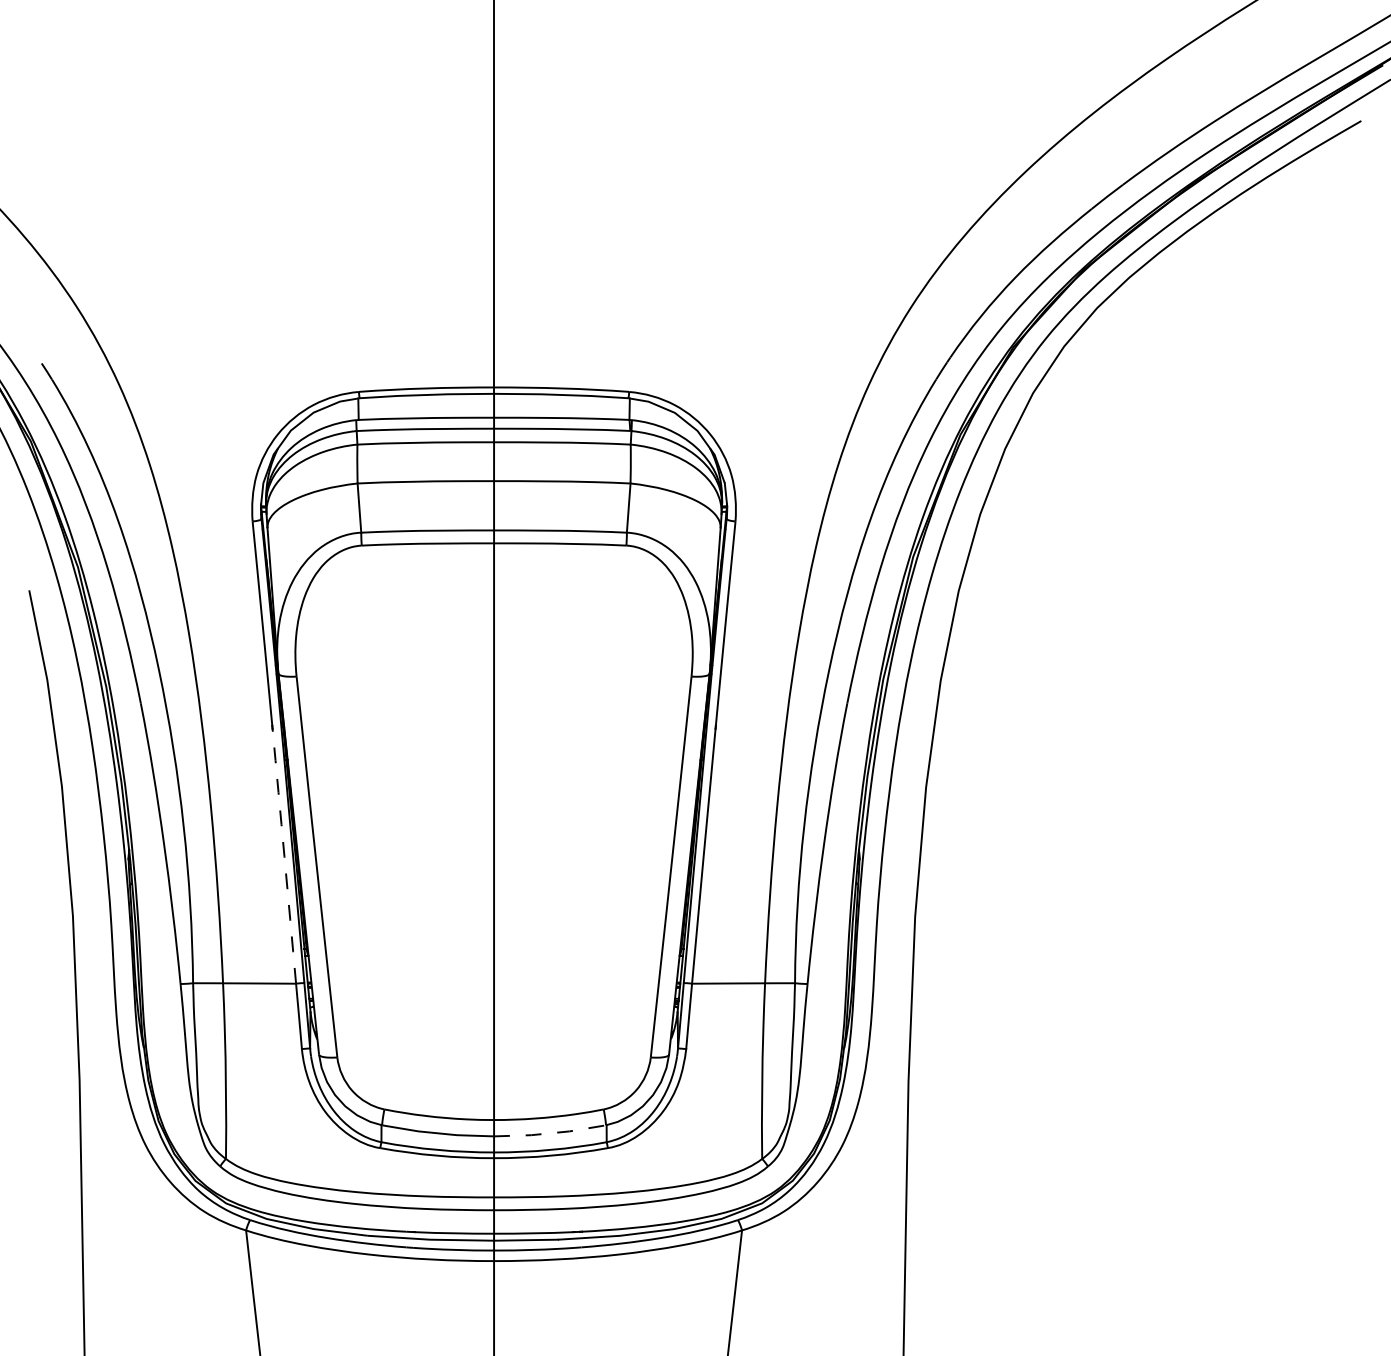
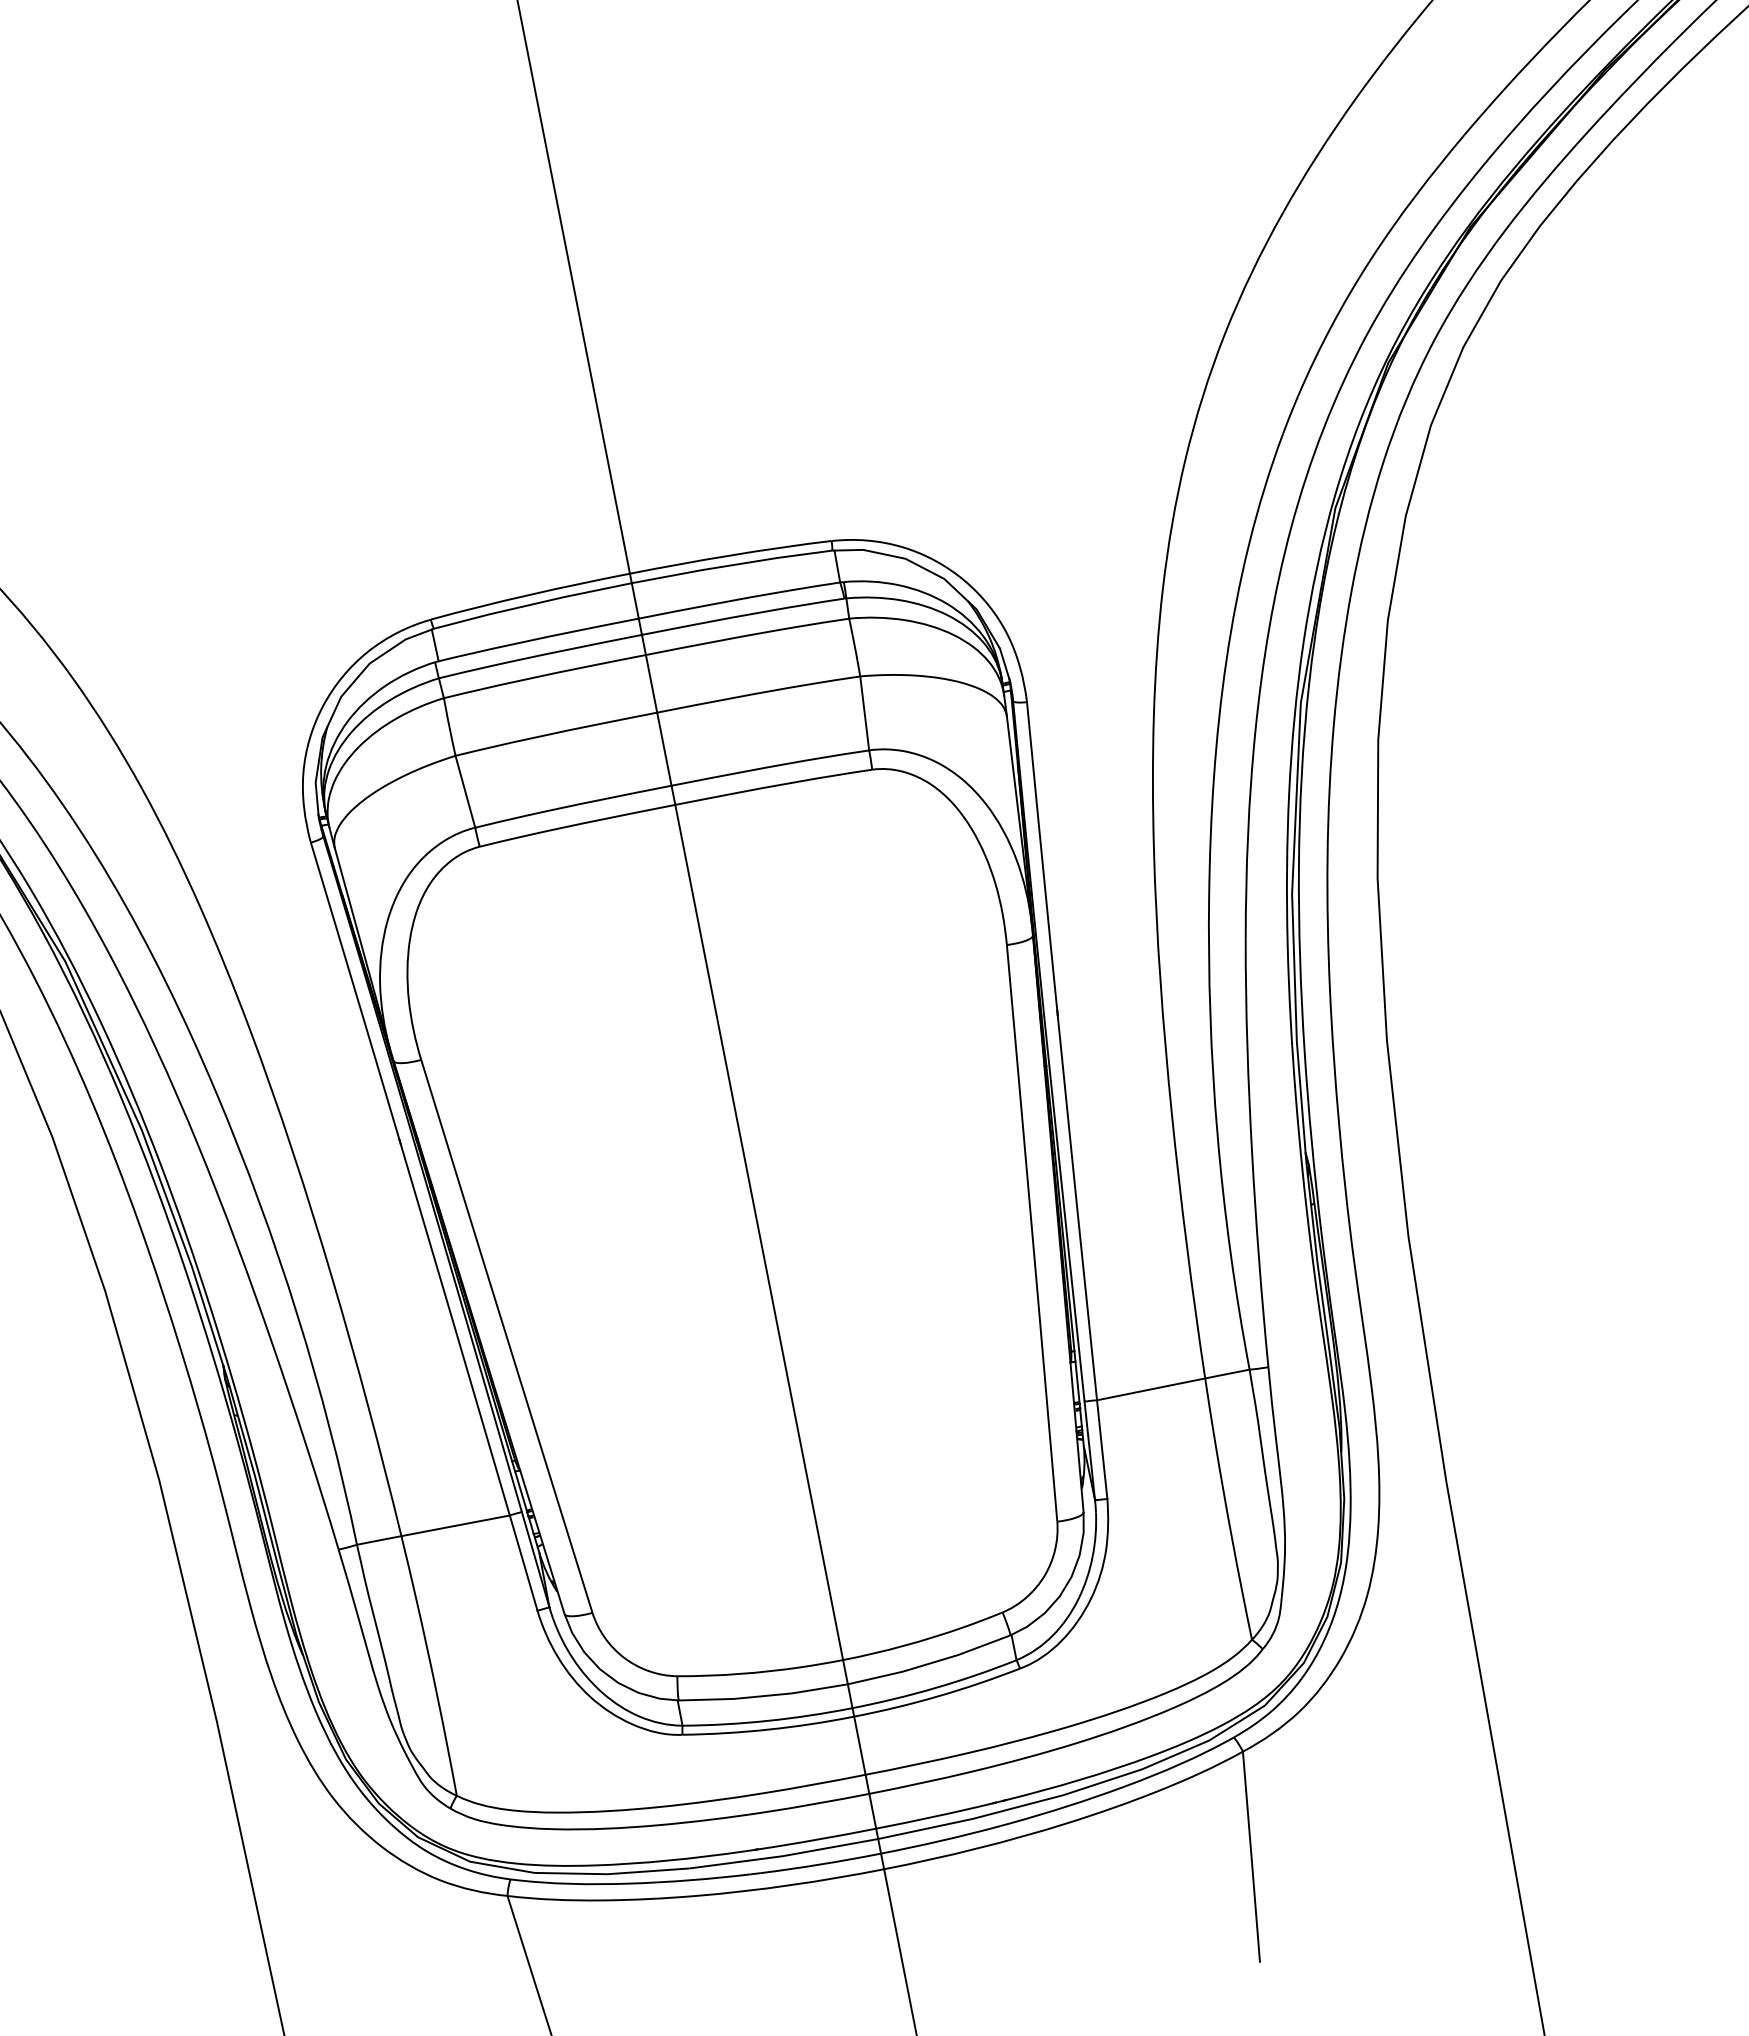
arc: (284, 856) -> (455, 1330), dashed -> solid
line: (549, 1133) -> (929, 1663), dashed -> solid

